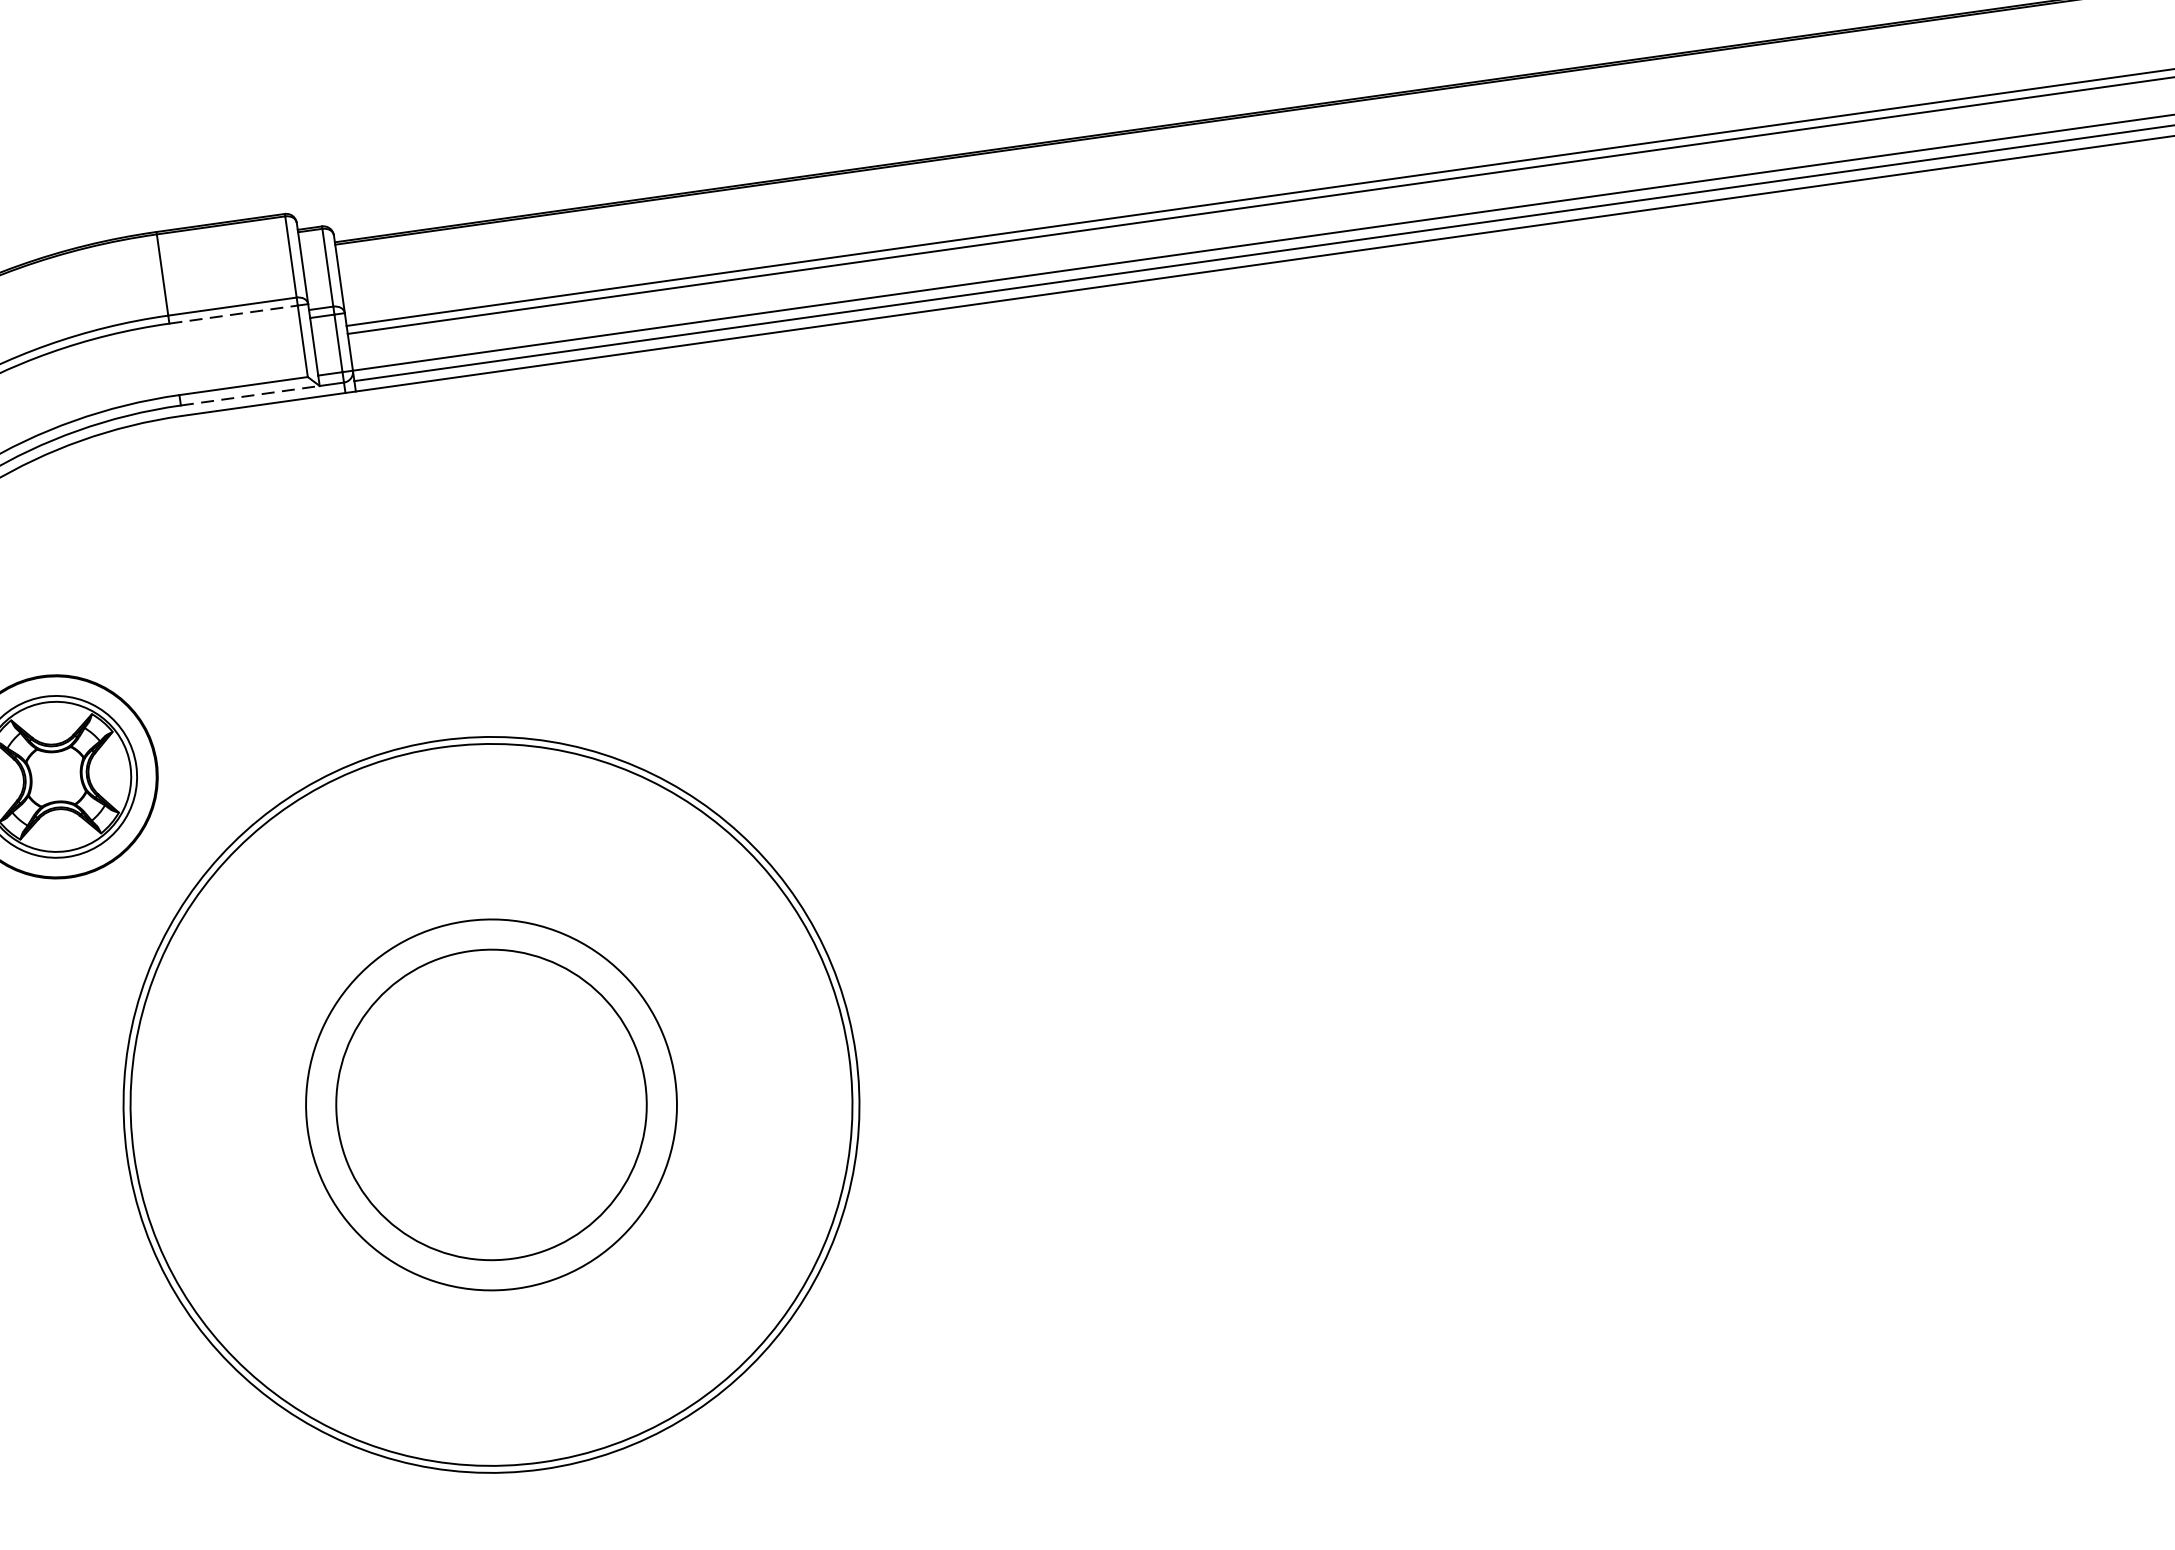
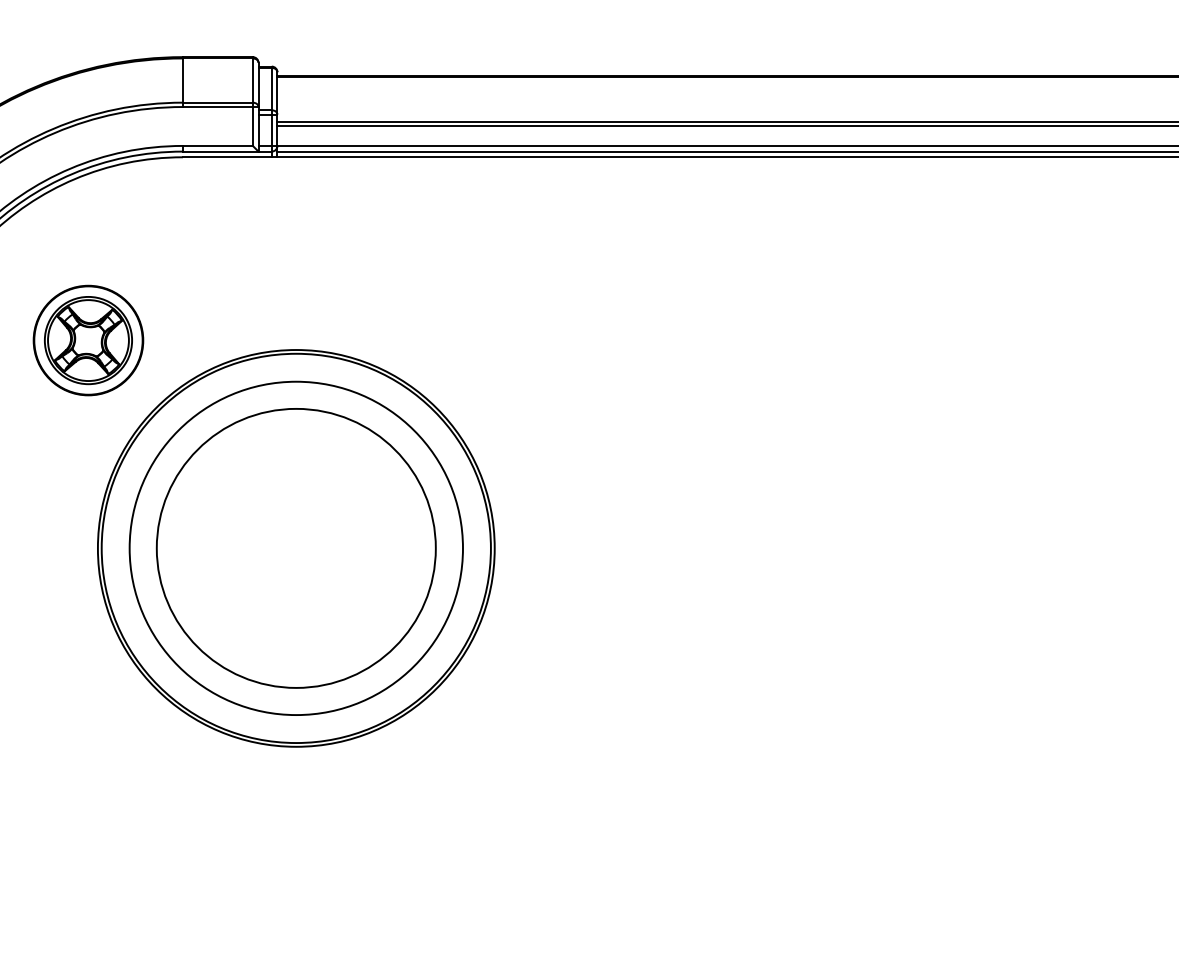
line: (232, 315) -> (217, 107), dashed -> solid
line: (249, 395) -> (220, 151), dashed -> solid
circle: (489, 1103) -> (295, 547), size x1.67
circle: (490, 1105) -> (295, 548), size x1.67

